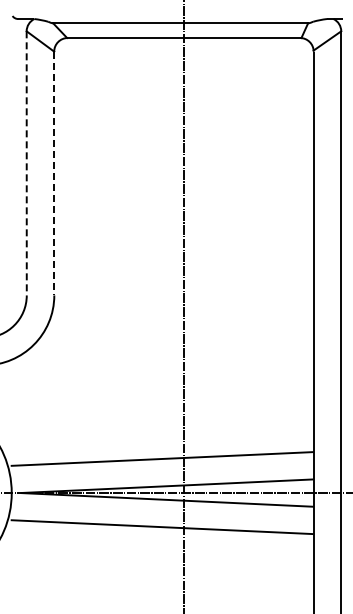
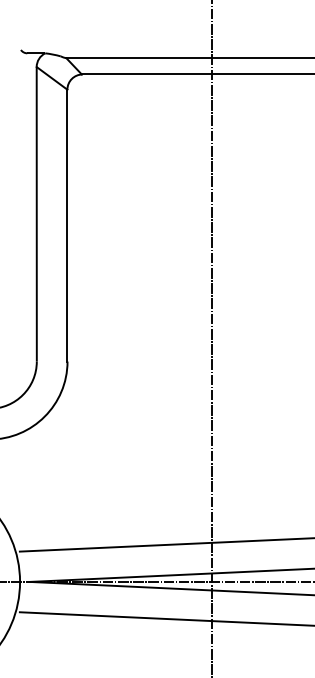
line: (26, 163) -> (36, 214), dashed -> solid
line: (54, 173) -> (67, 225), dashed -> solid

